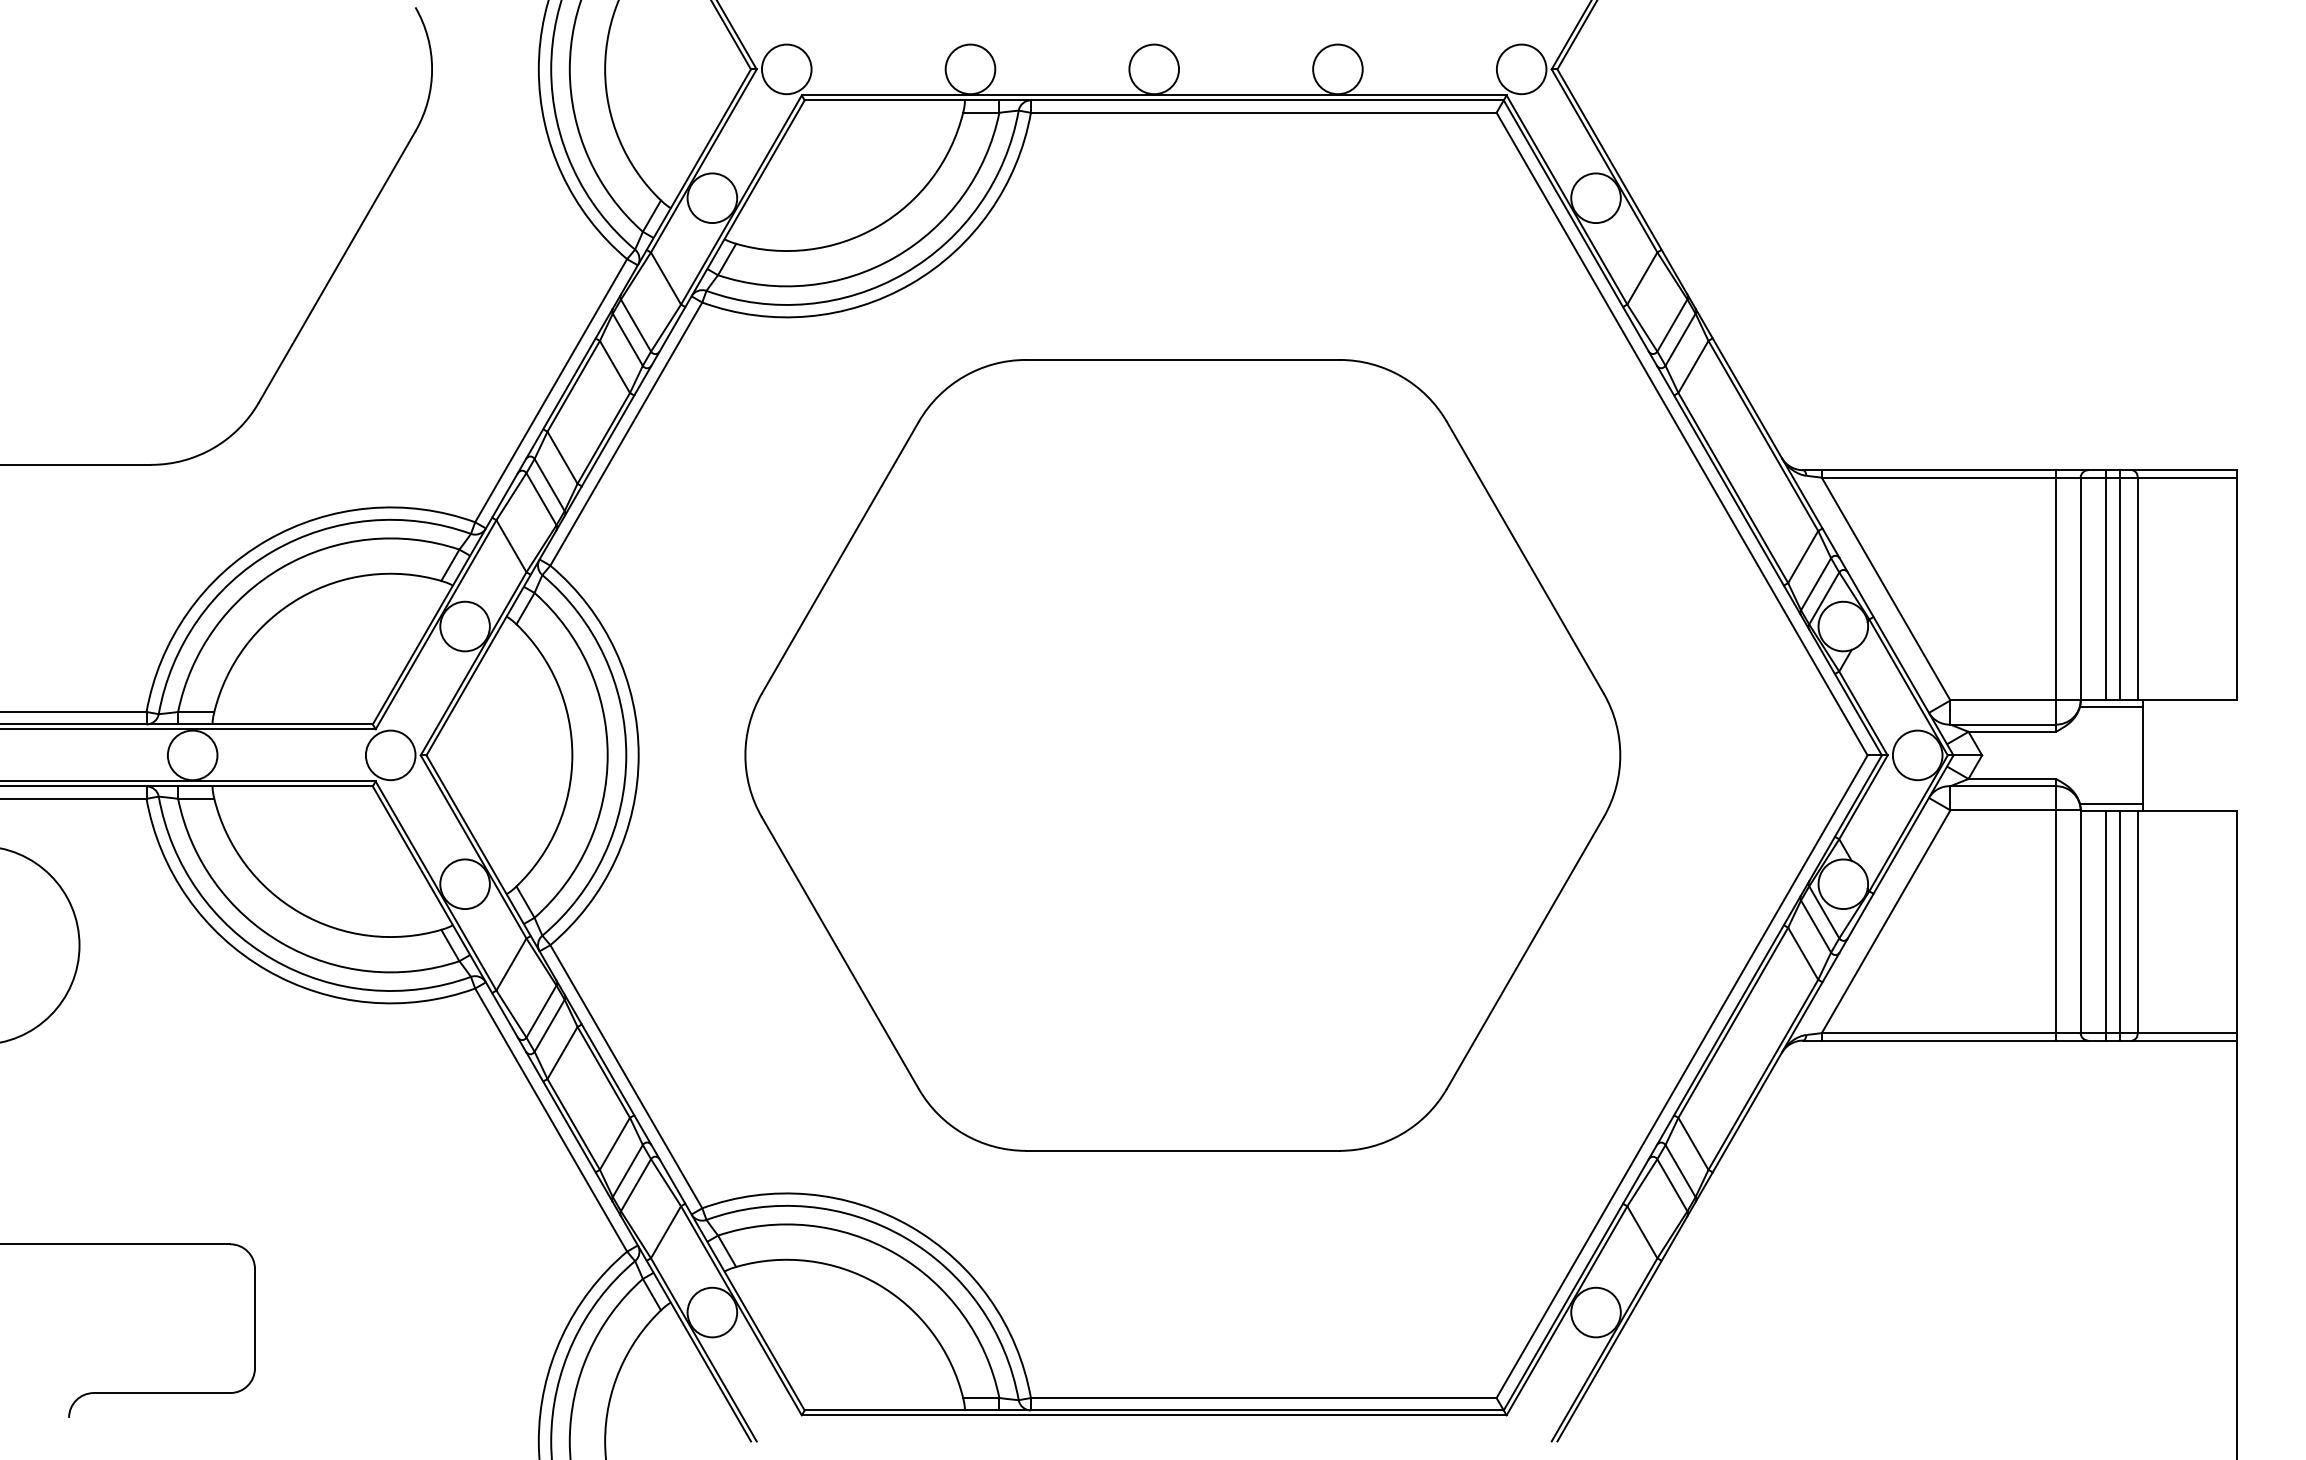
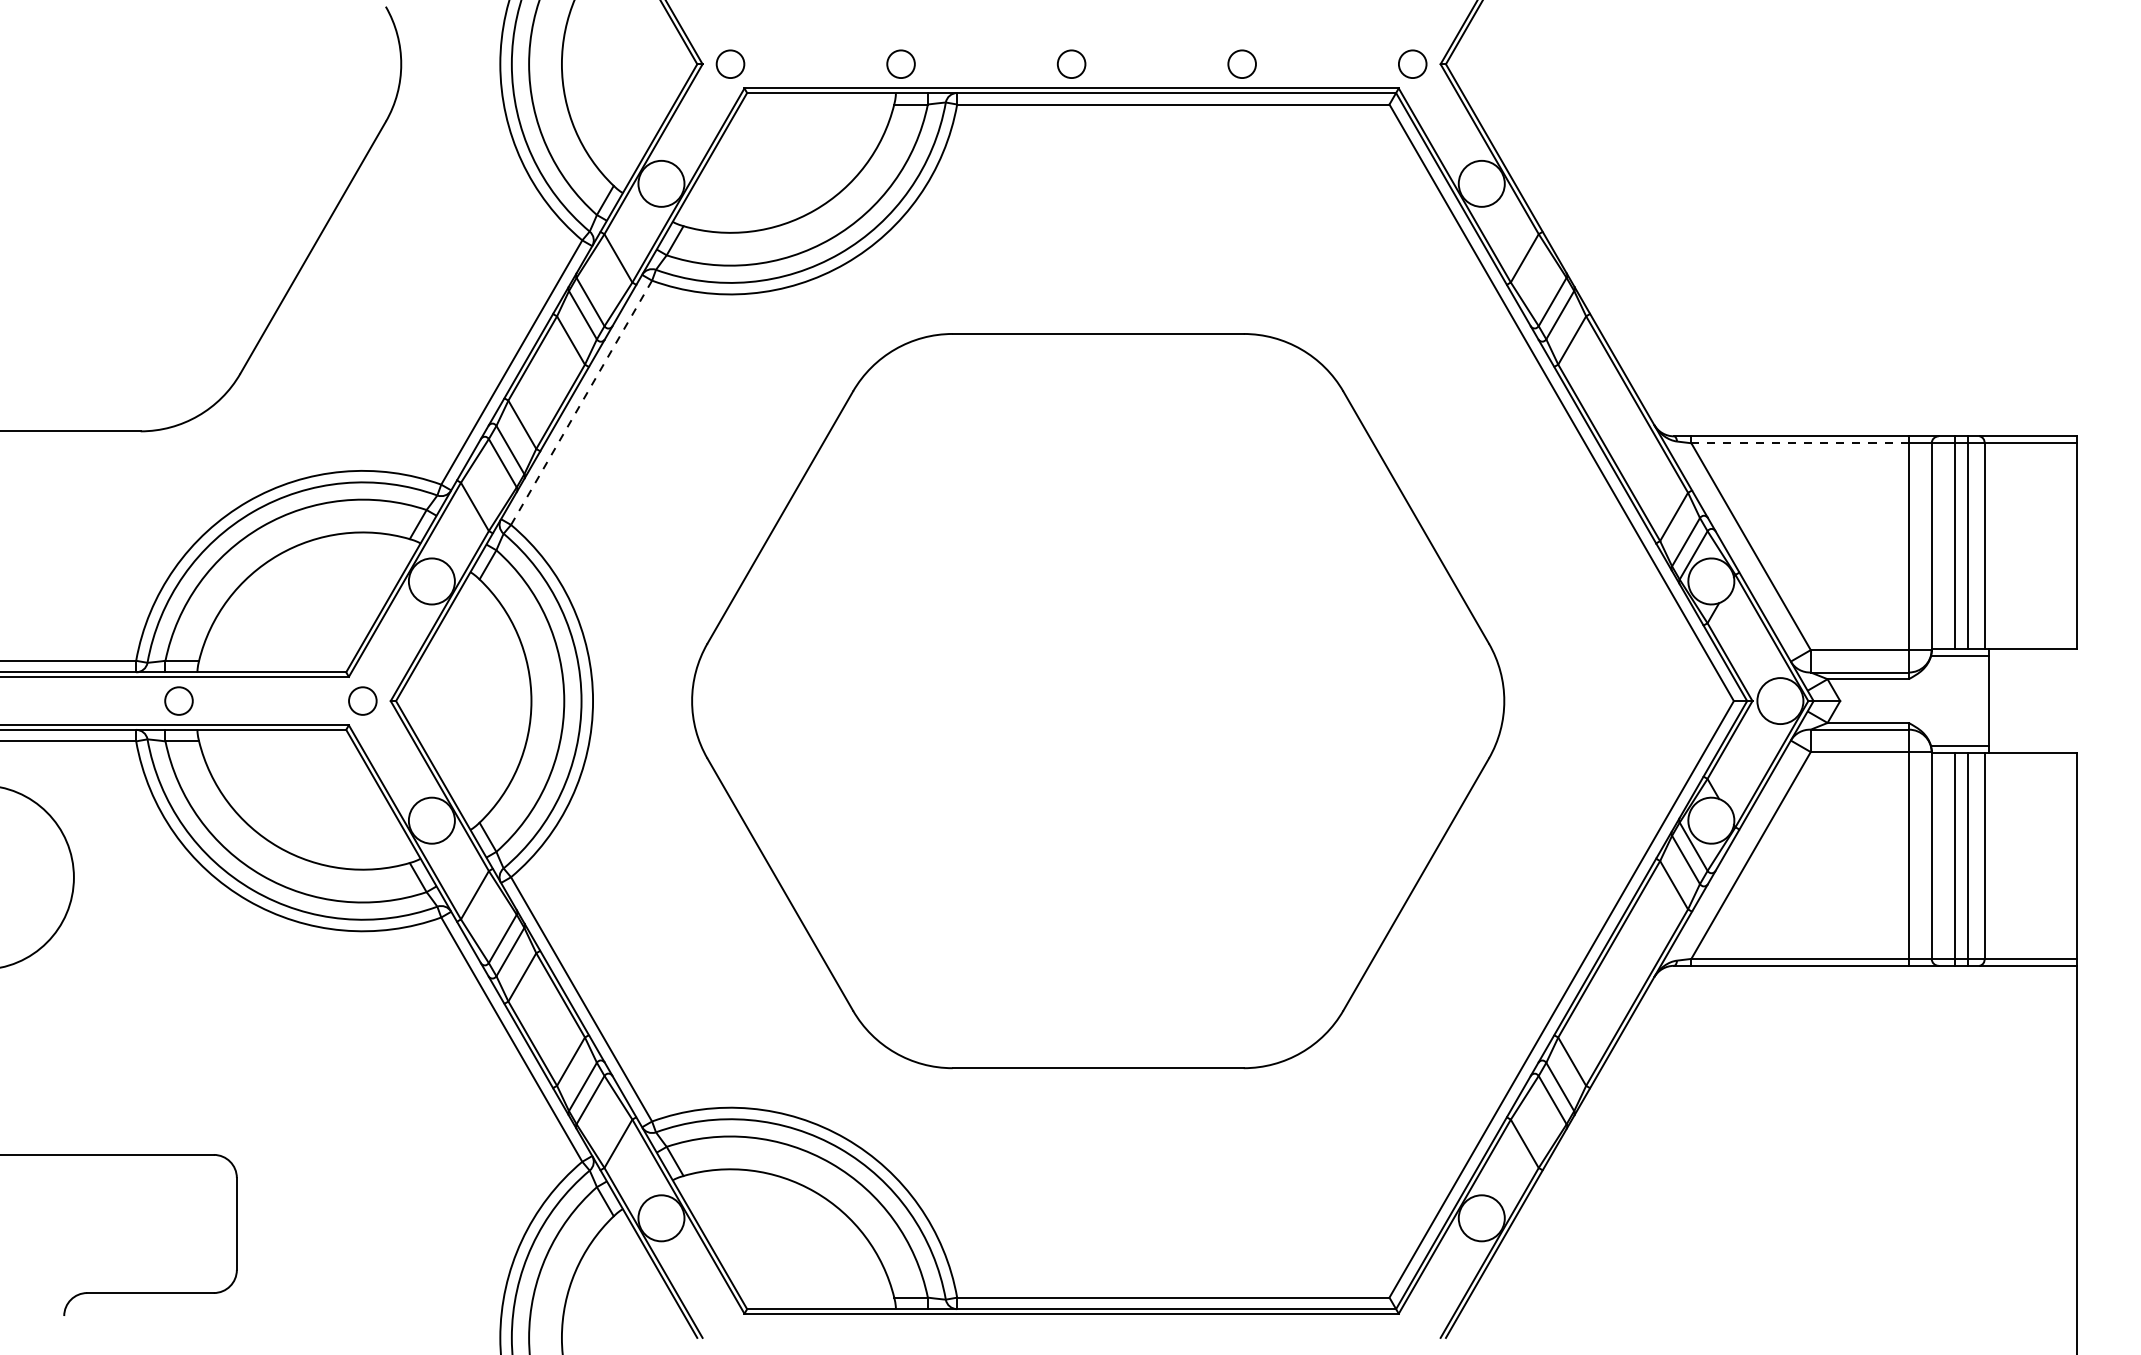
circle: (786, 69) -> (730, 64), size x0.6
circle: (970, 69) -> (901, 64), size x0.6
circle: (1154, 69) -> (1071, 64), size x0.6
circle: (1338, 69) -> (1242, 64), size x0.6
circle: (1521, 69) -> (1412, 64), size x0.6
line: (626, 434) -> (581, 403), solid -> dashed
line: (1939, 477) -> (1800, 443), solid -> dashed
circle: (192, 755) -> (178, 701), size x0.6
circle: (390, 755) -> (362, 701), size x0.6

